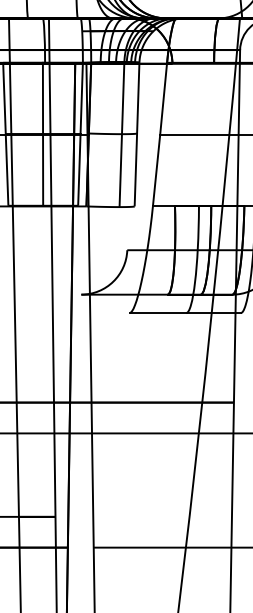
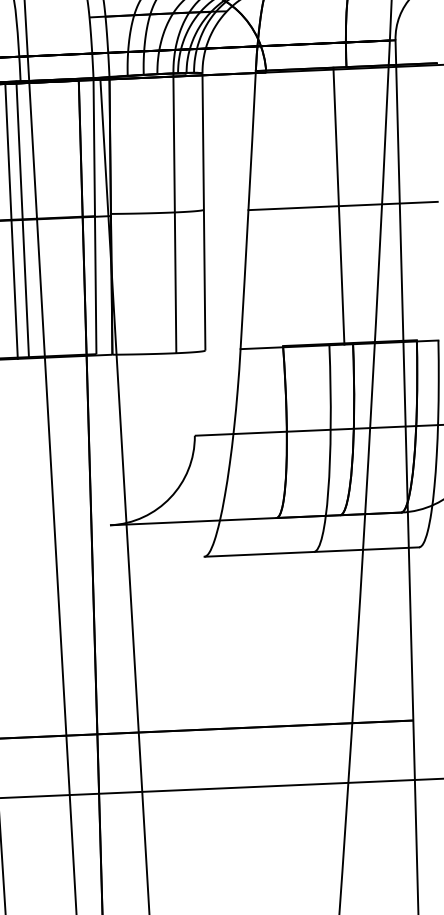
line: (37, 134) -> (12, 220), added
line: (206, 134) -> (337, 205), added

